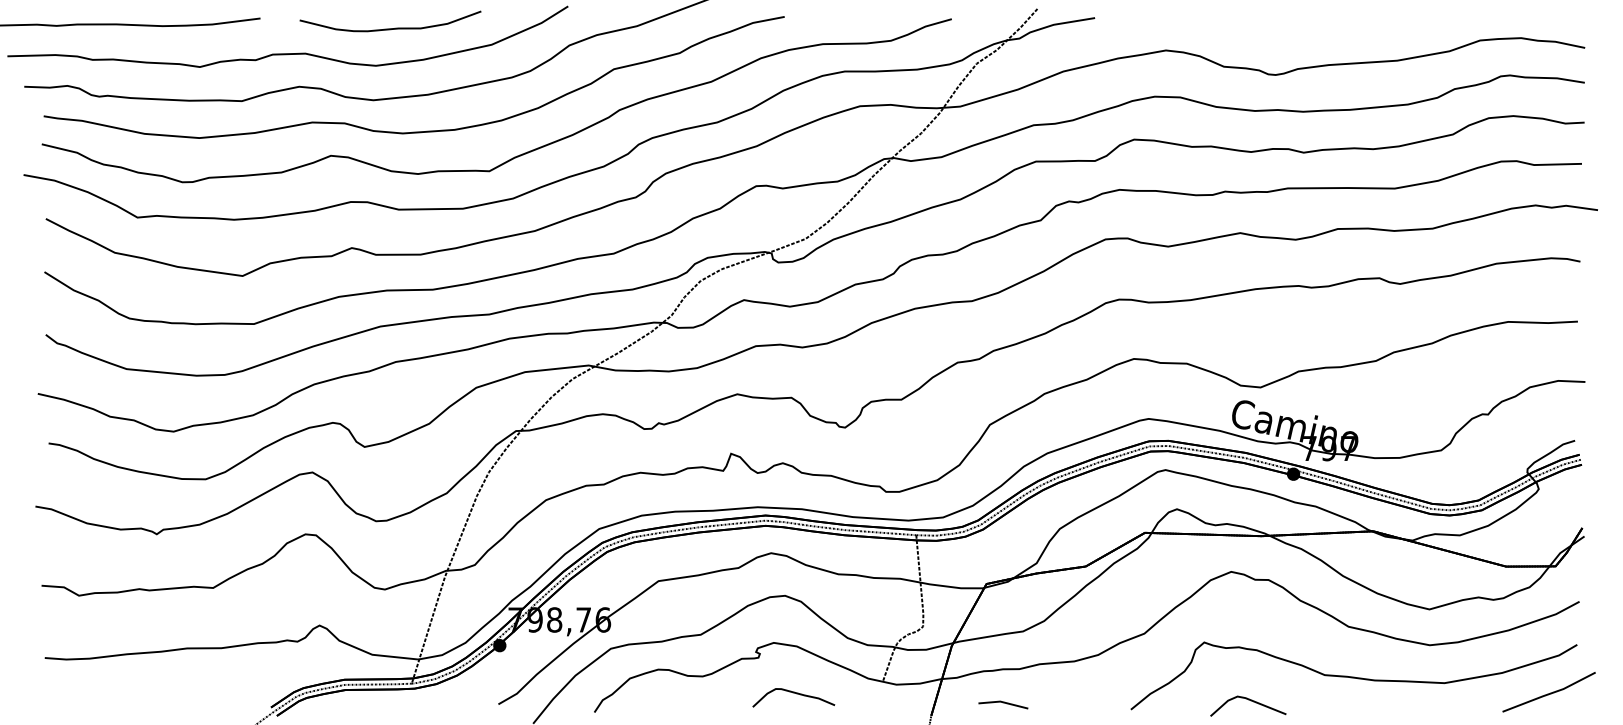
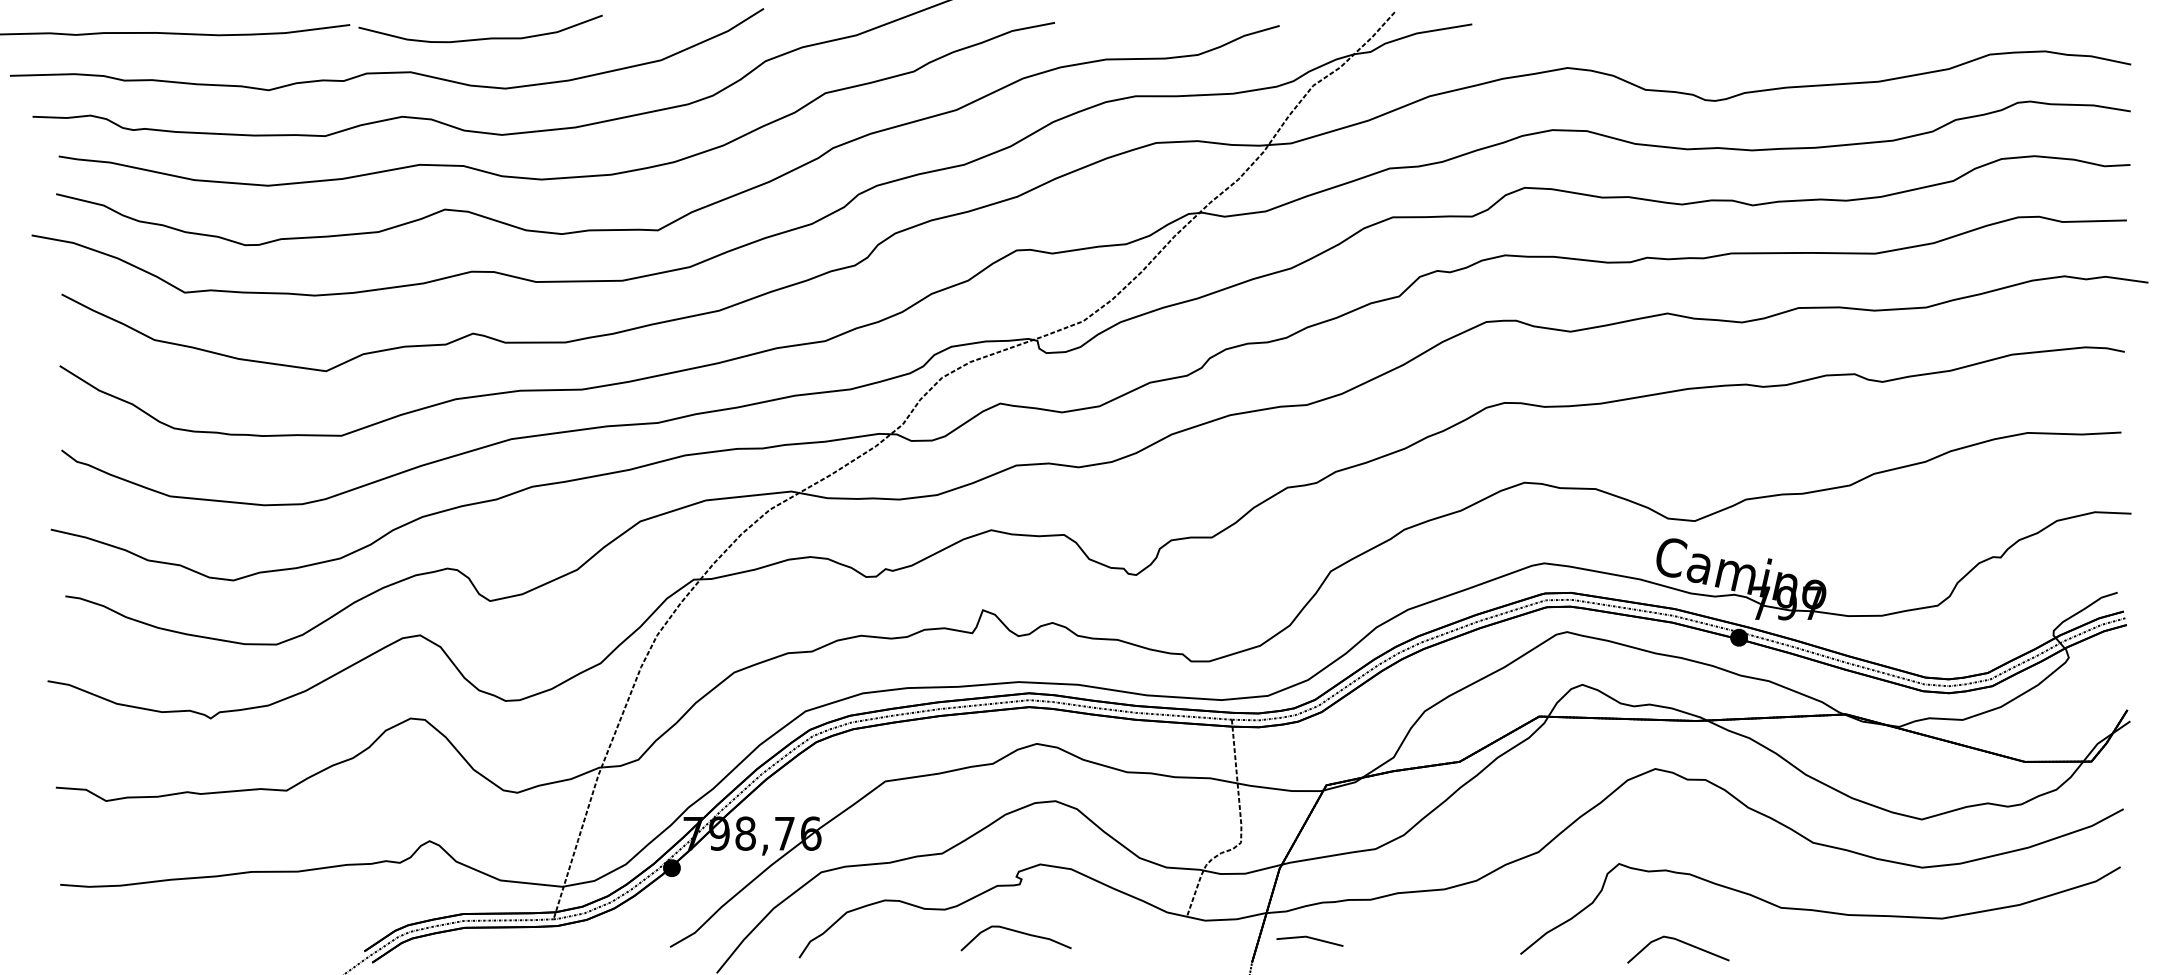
curve: (390, 28) -> (480, 38), moved
curve: (793, 693) -> (1015, 932), moved
line: (1548, 693) -> (2081, 932), removed
line: (1003, 703) -> (1310, 939), moved

